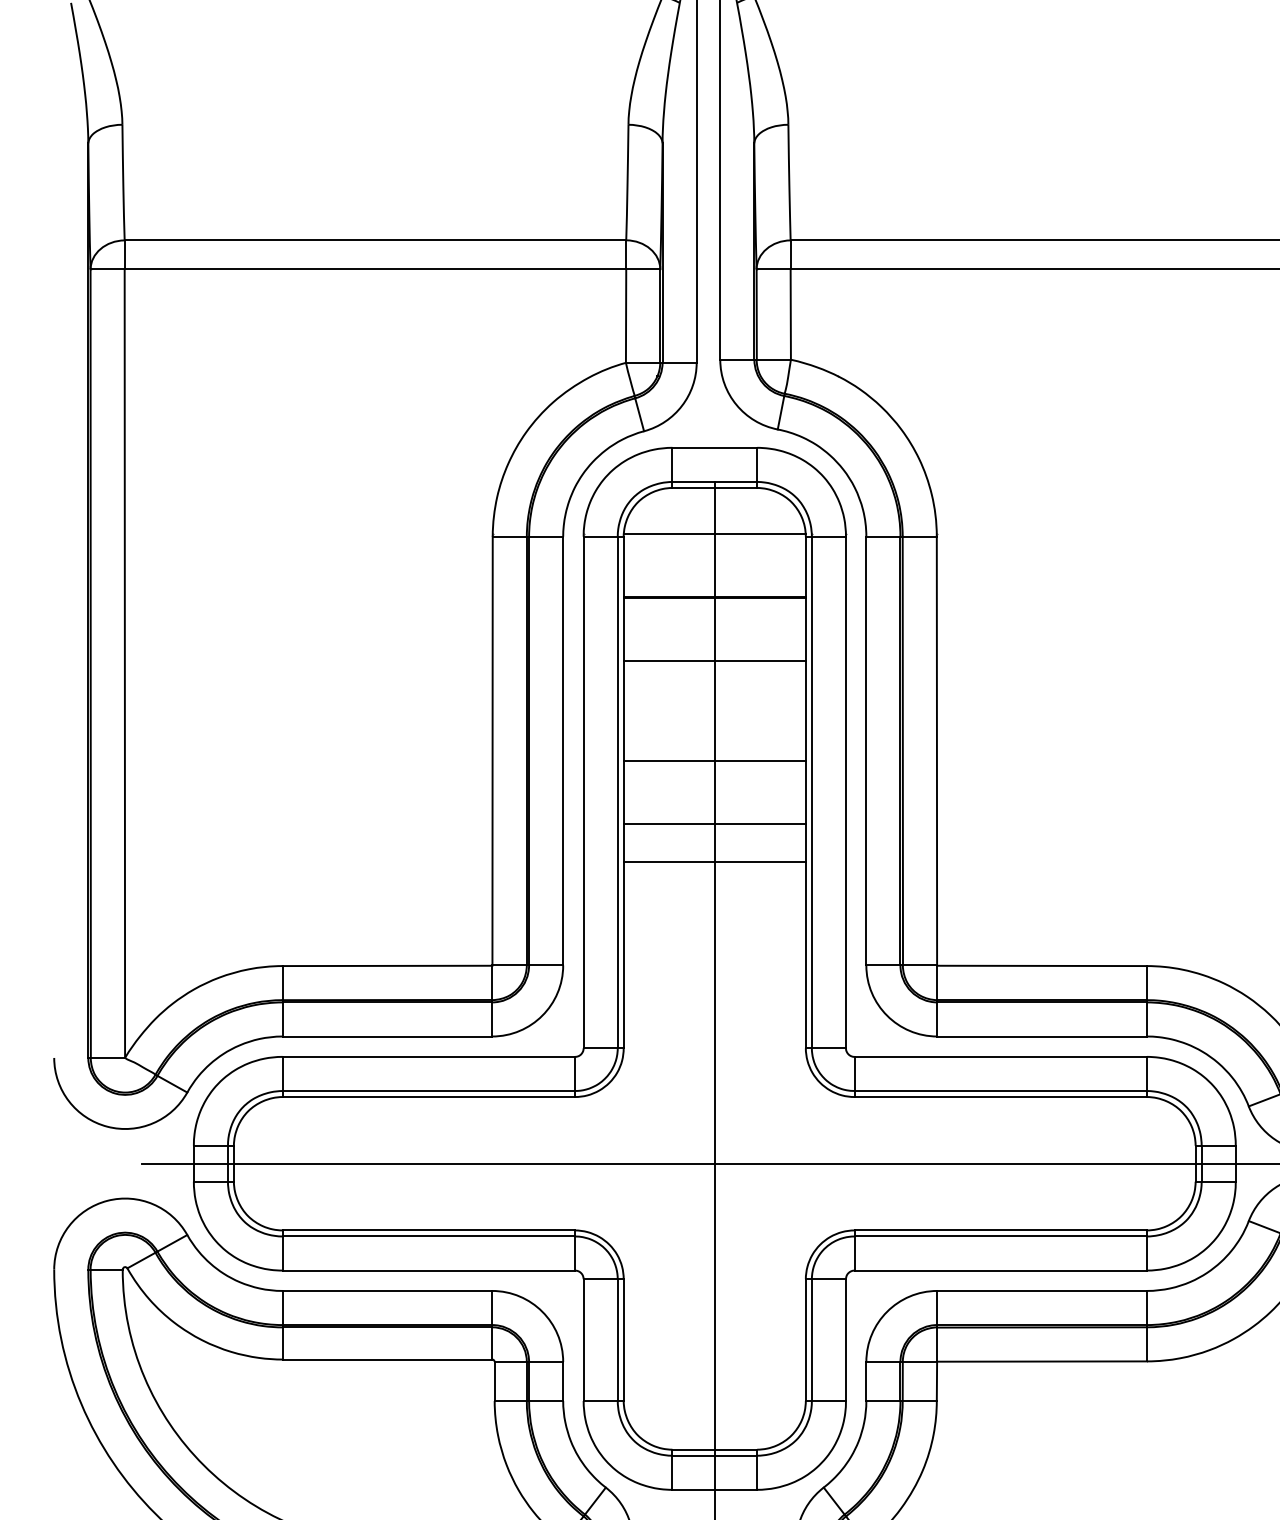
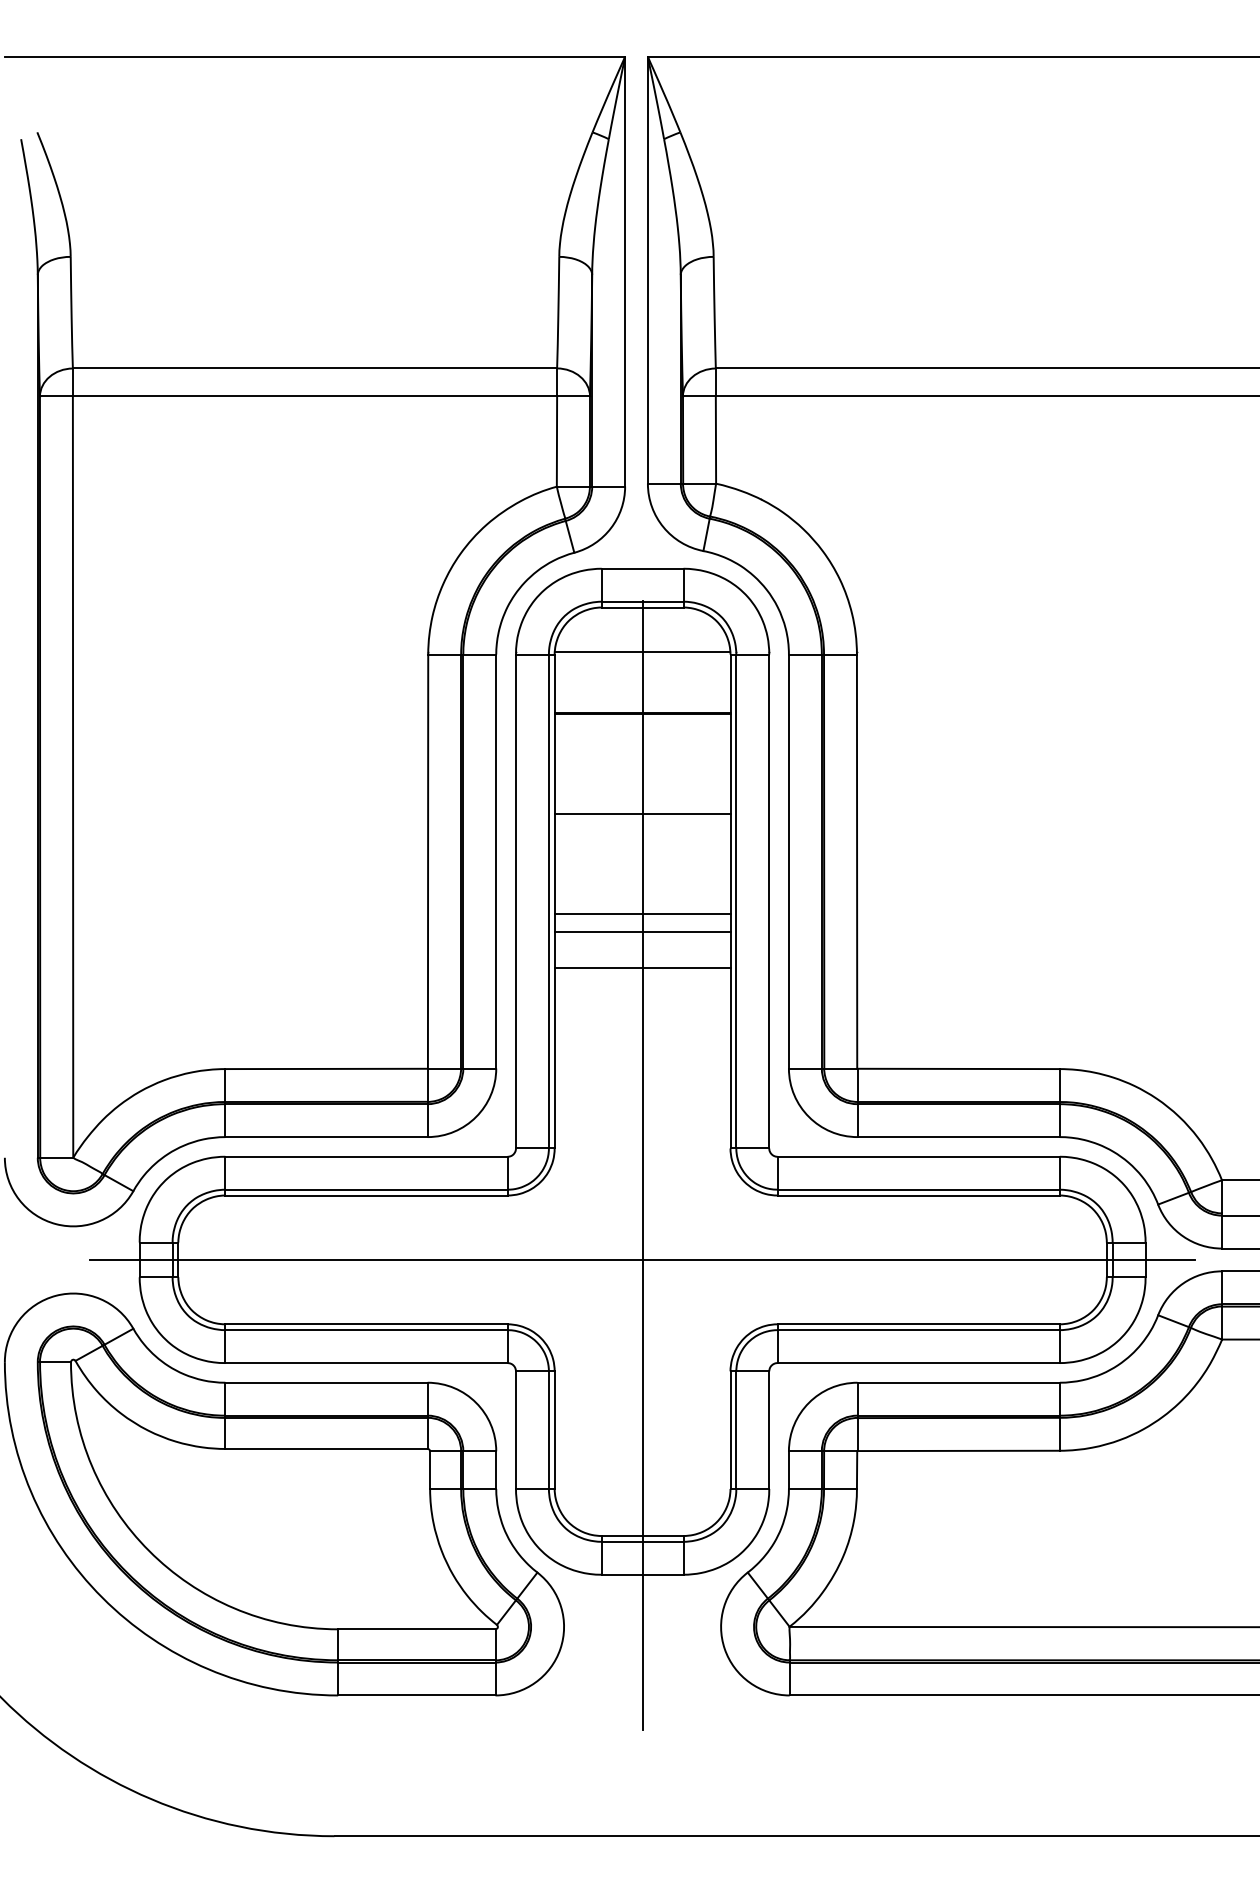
line: (714, 660) -> (642, 813), moved
line: (714, 761) -> (642, 914), moved

